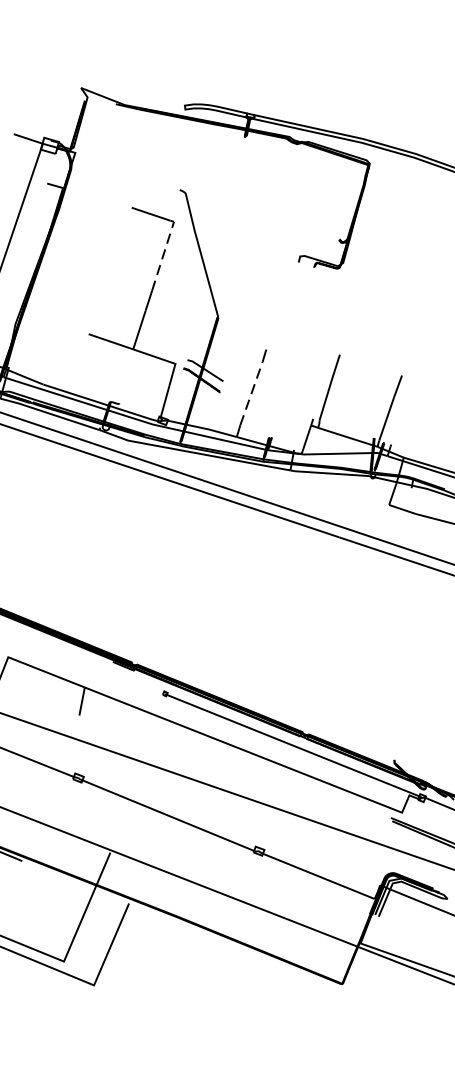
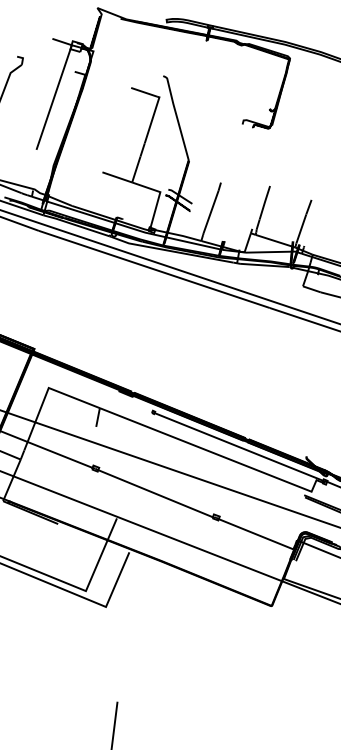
line: (163, 253) -> (152, 118), dashed -> solid
line: (252, 392) -> (211, 211), dashed -> solid

